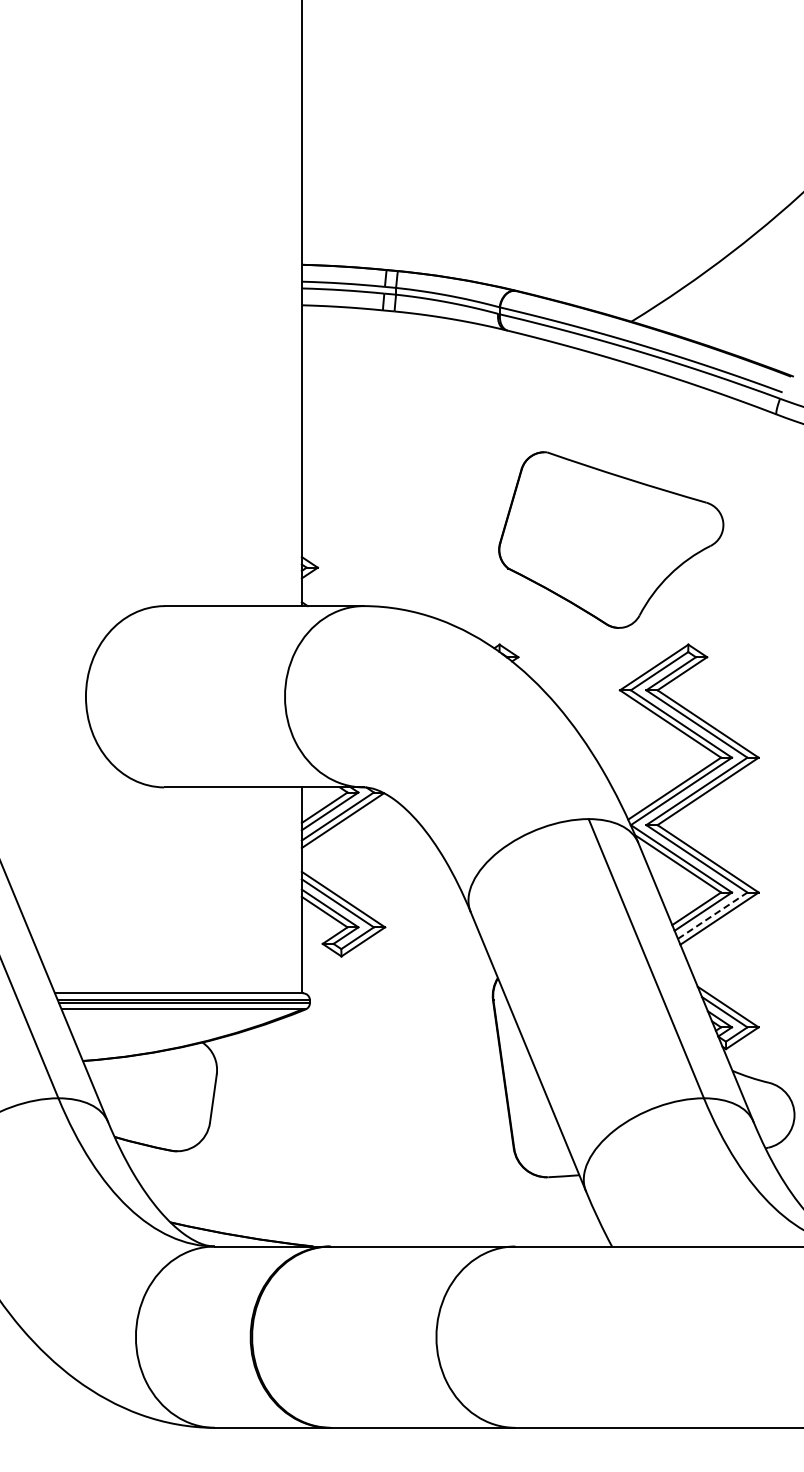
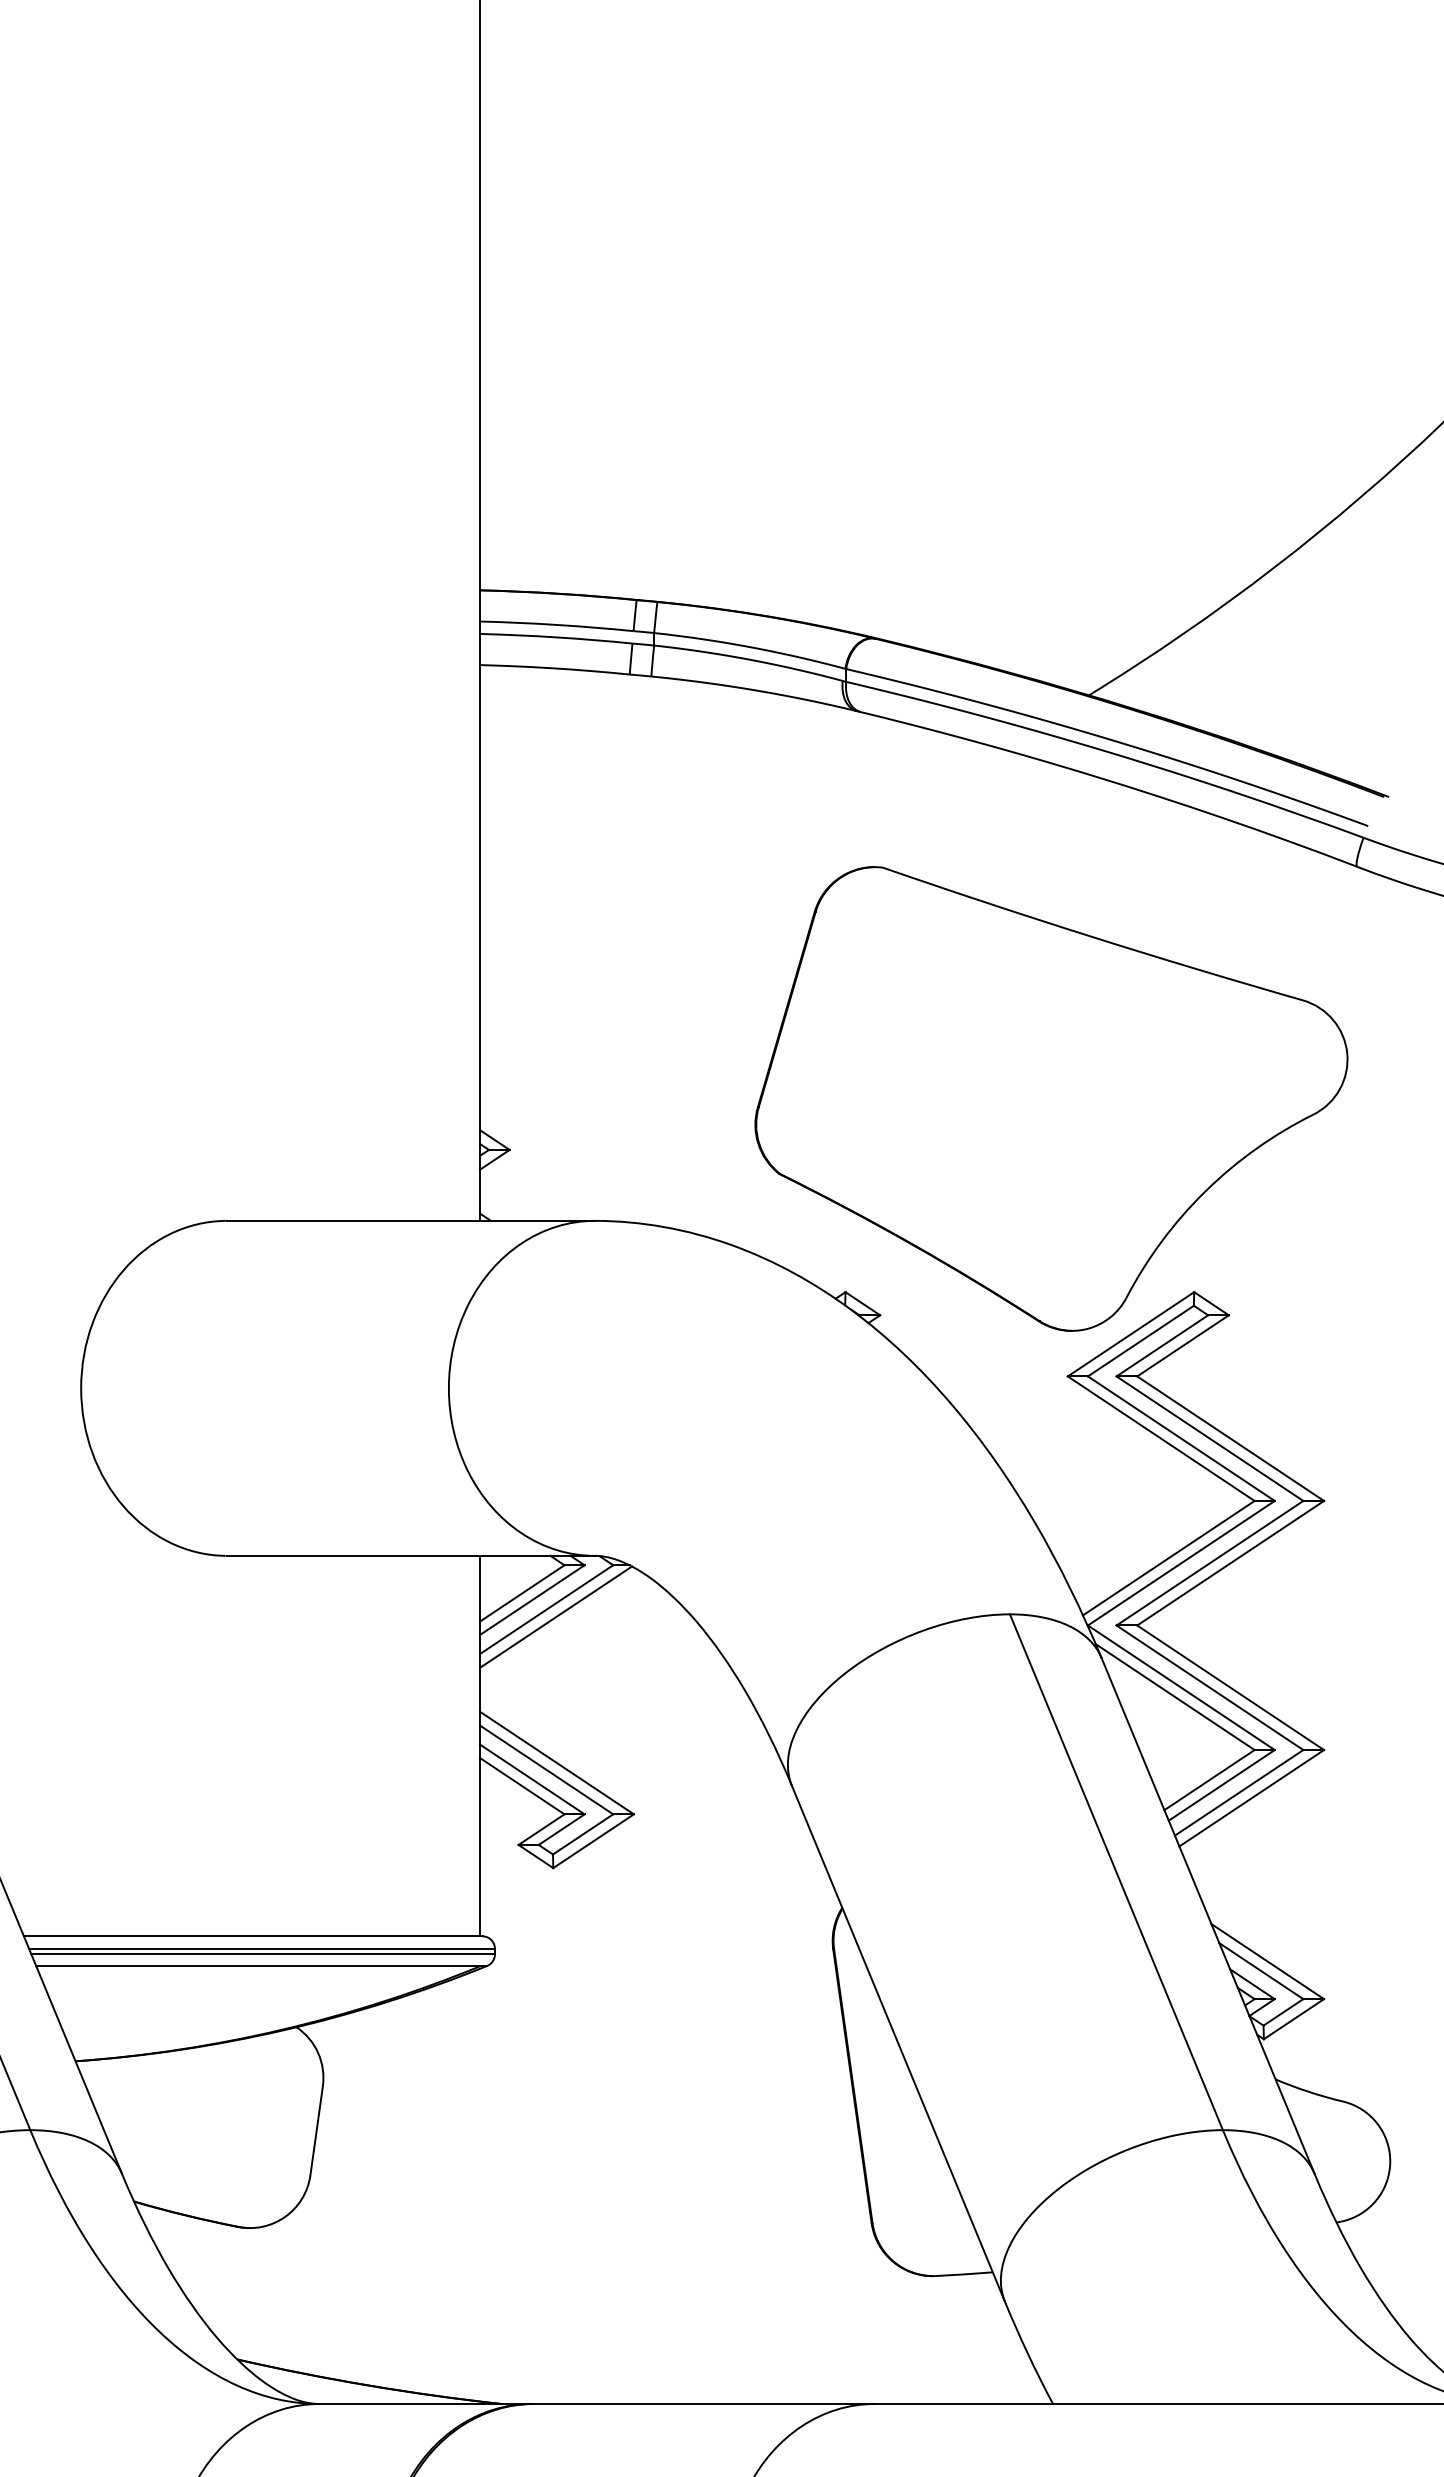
part: (611, 539) -> (1052, 1097), size x1.43
line: (712, 915) -> (1238, 1792), dashed -> solid

